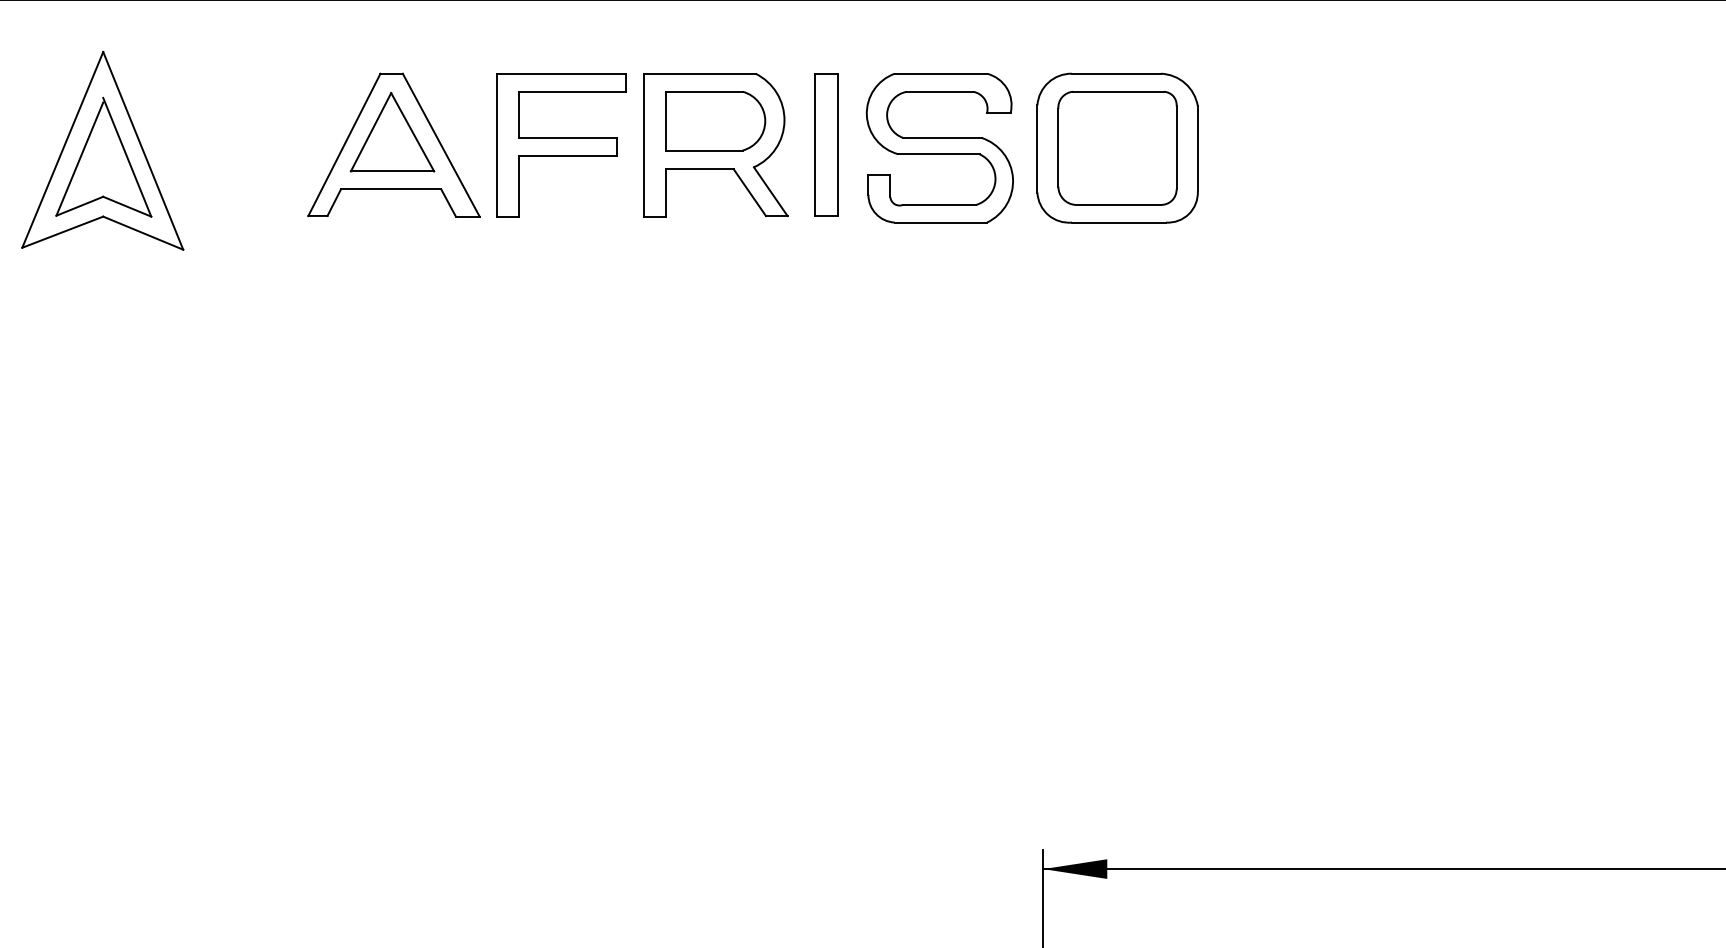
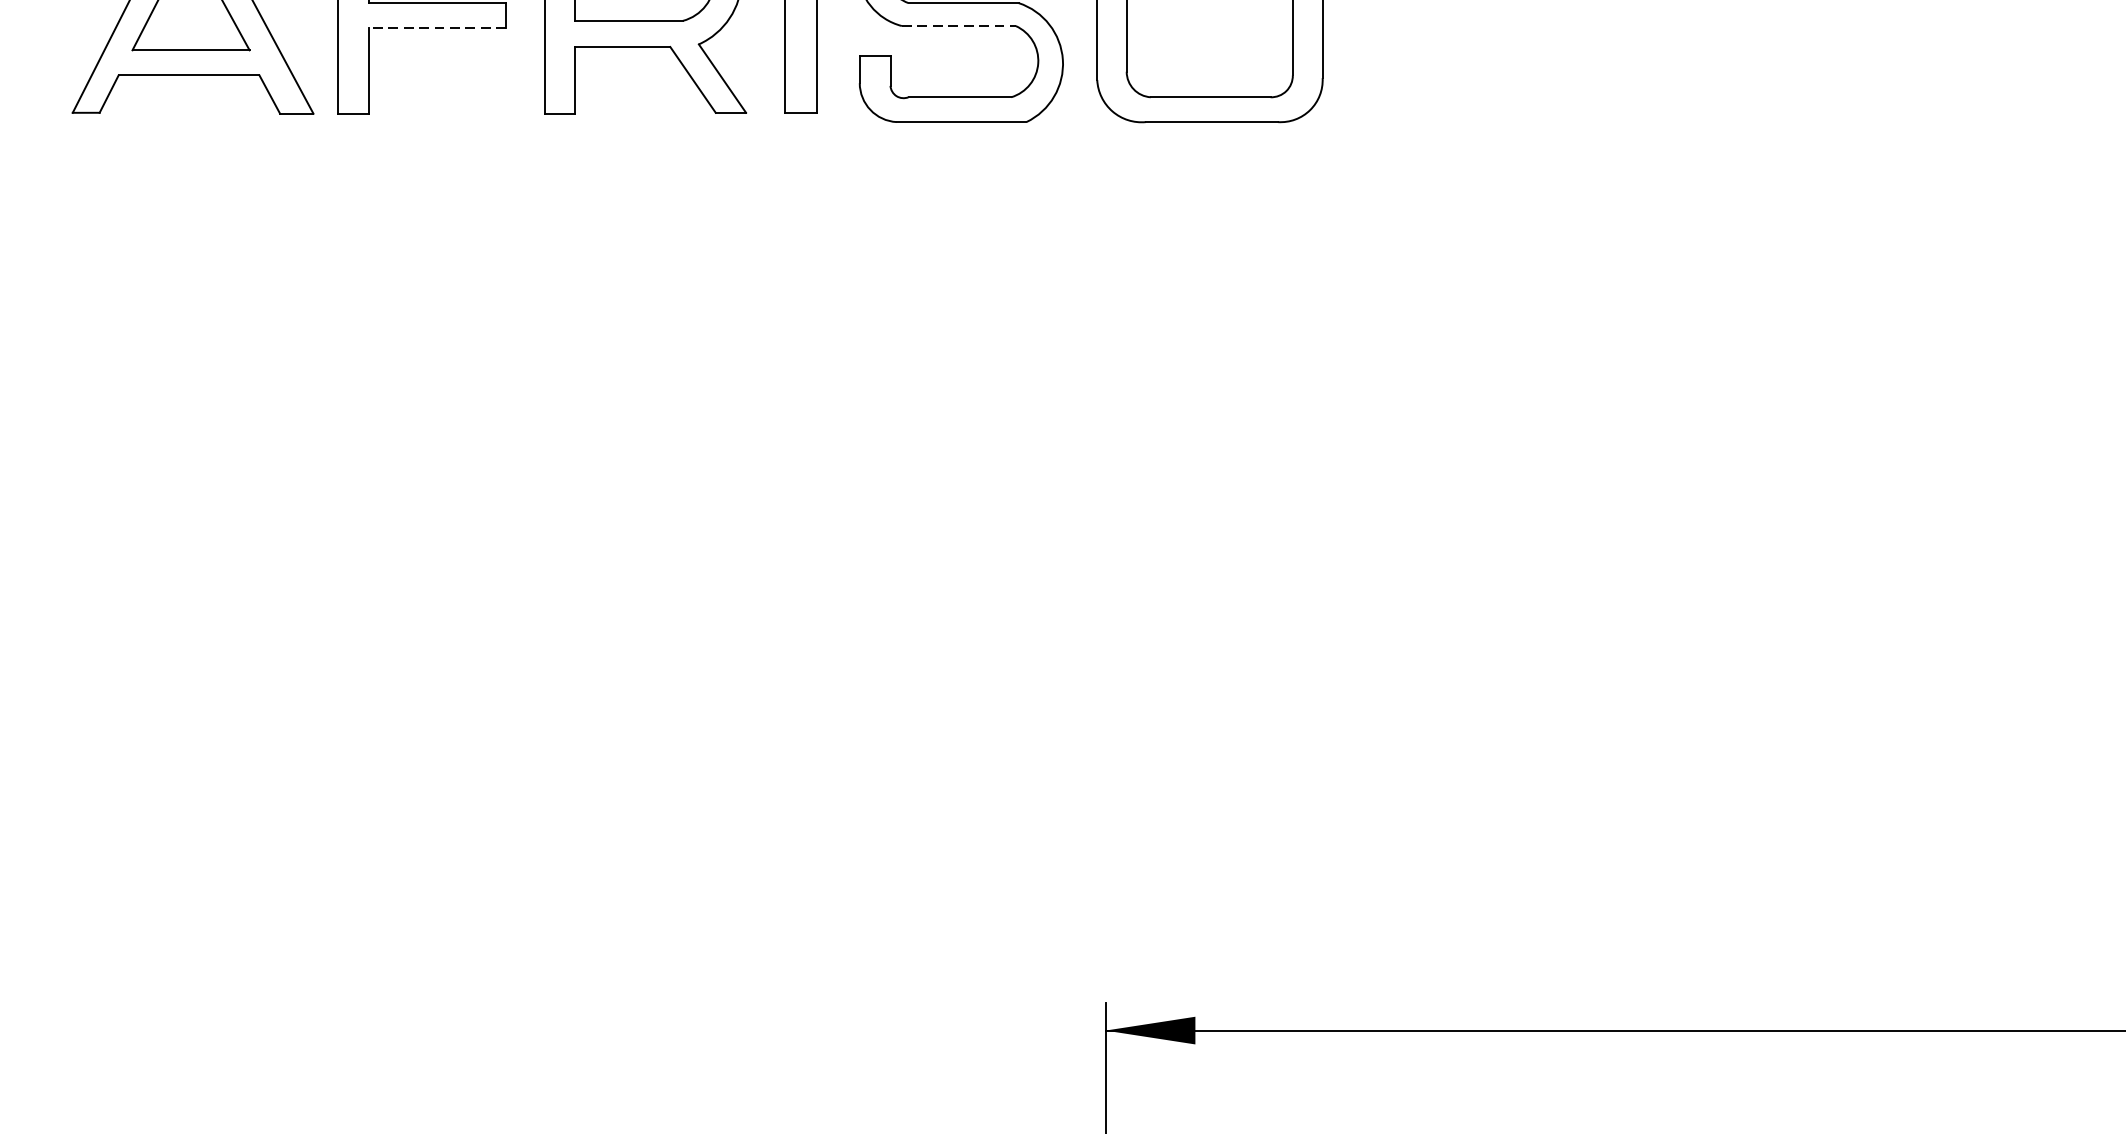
line: (938, 154) -> (958, 26), solid -> dashed
line: (568, 155) -> (438, 27), solid -> dashed

